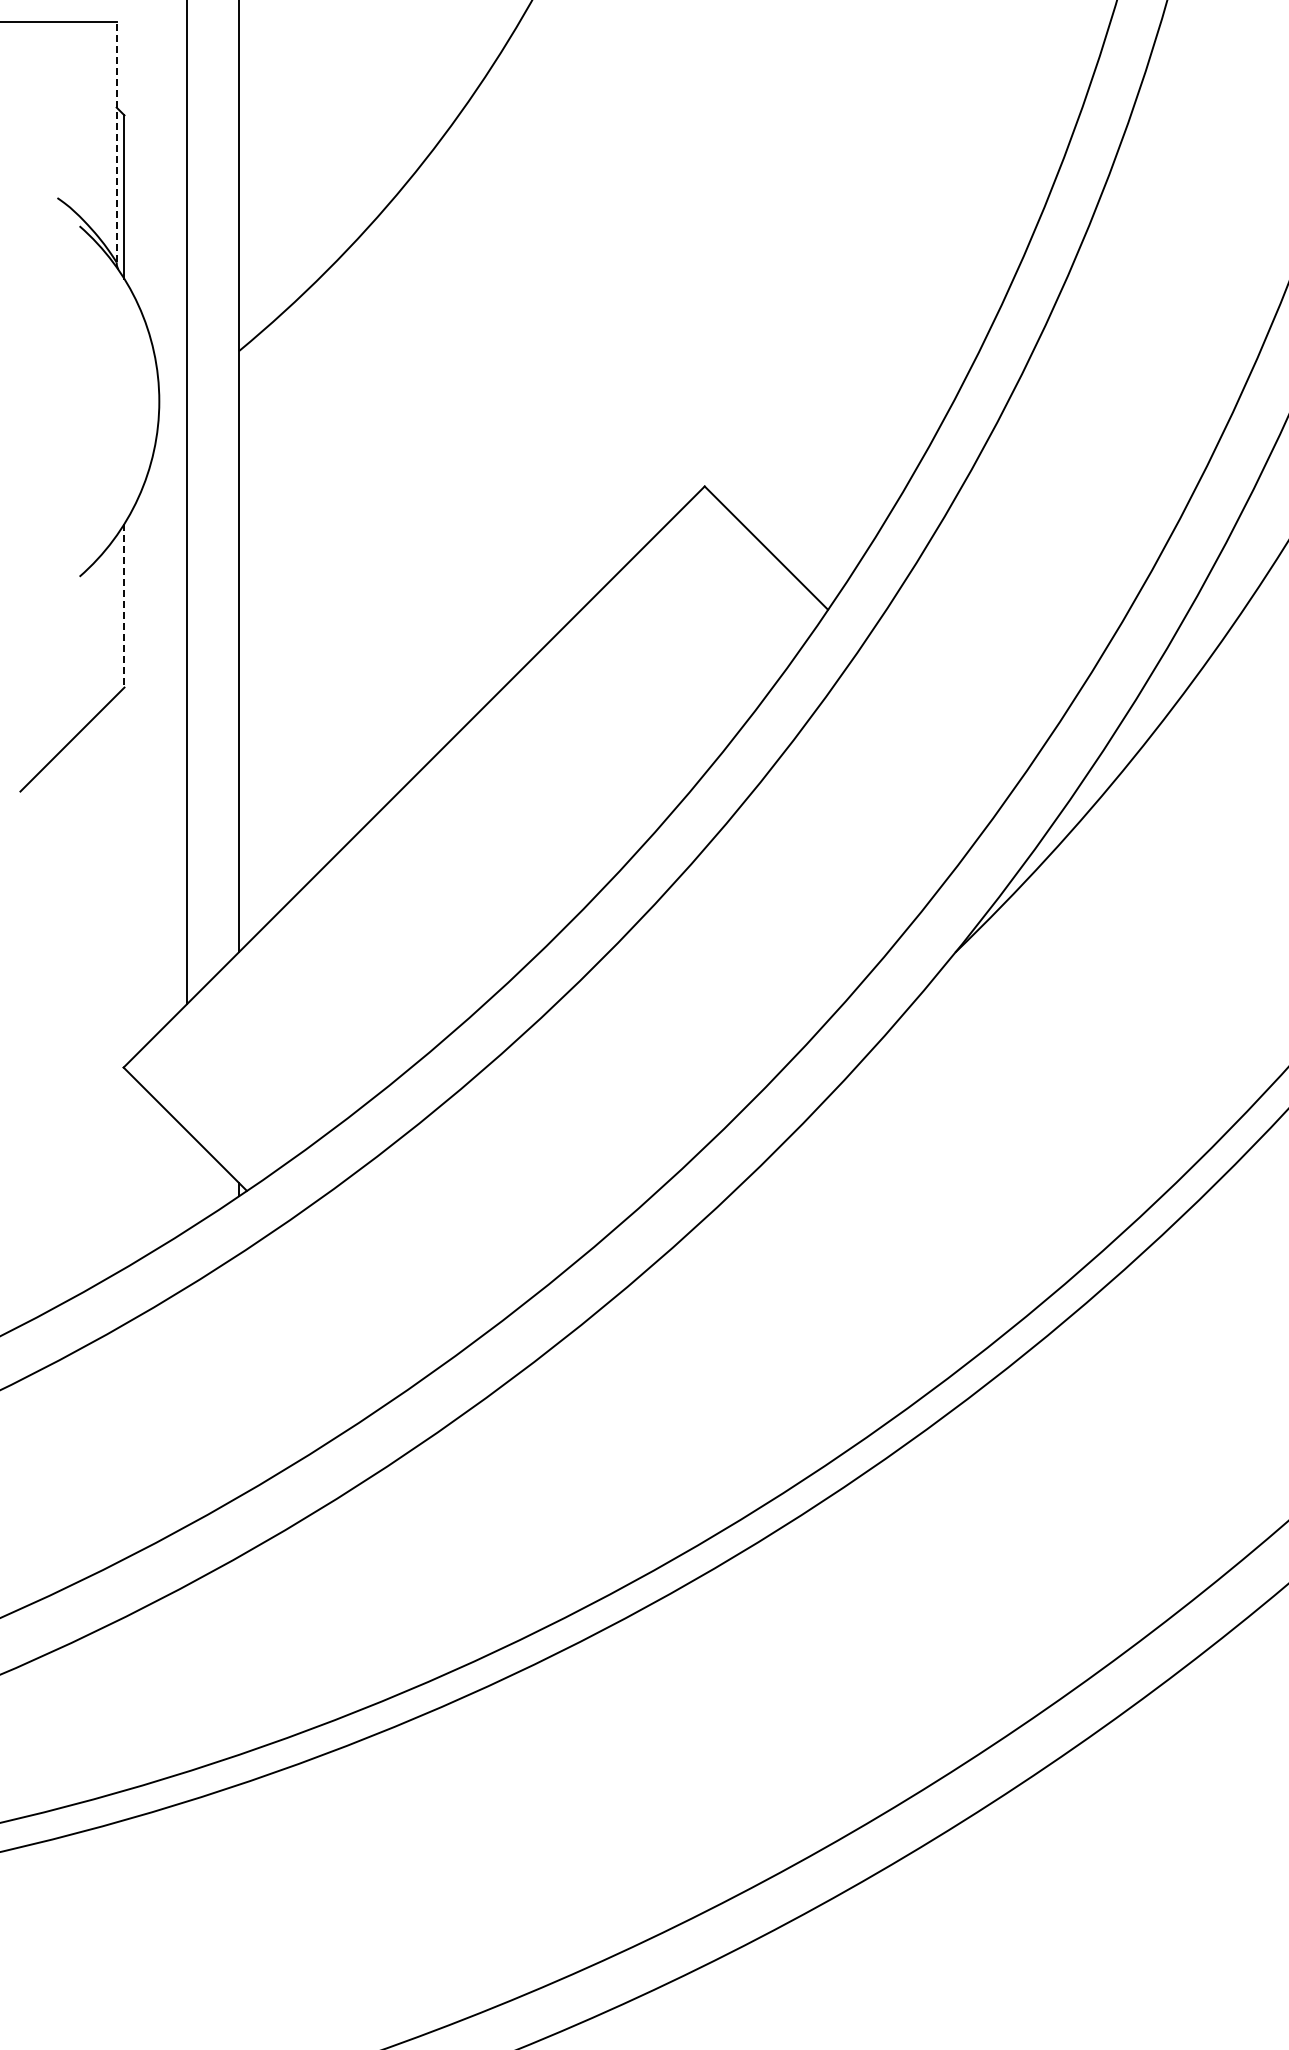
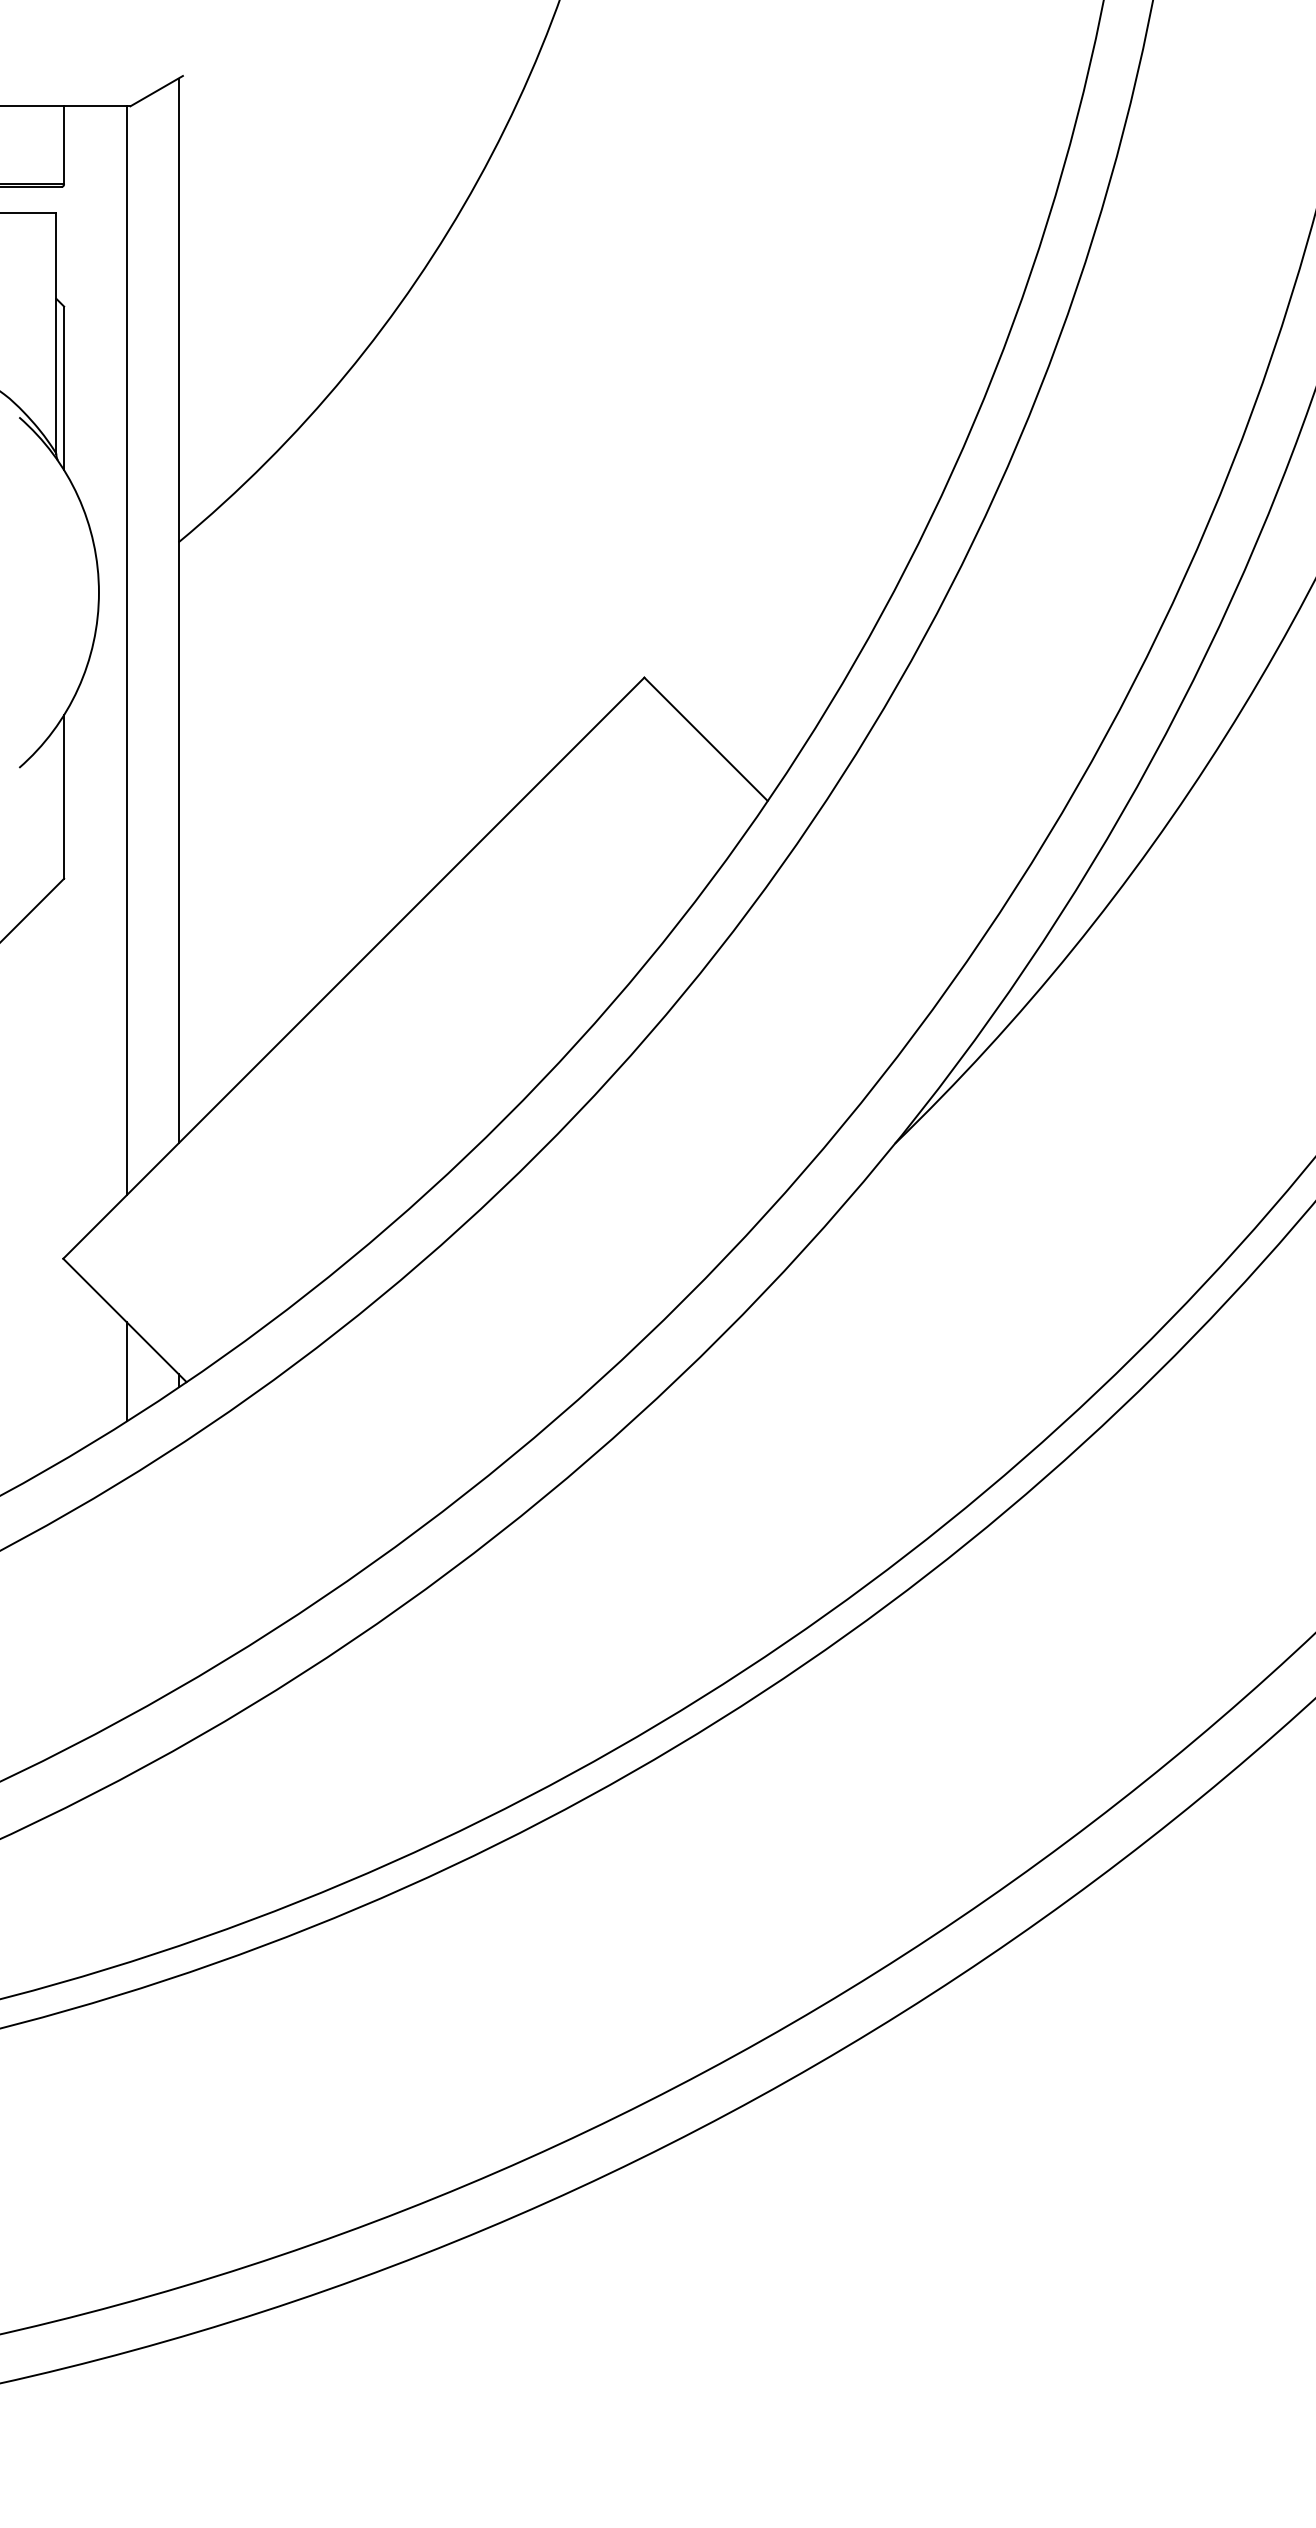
line: (116, 141) -> (56, 332), dashed -> solid
line: (124, 605) -> (64, 796), dashed -> solid
line: (186, 1180) -> (126, 1371), added

